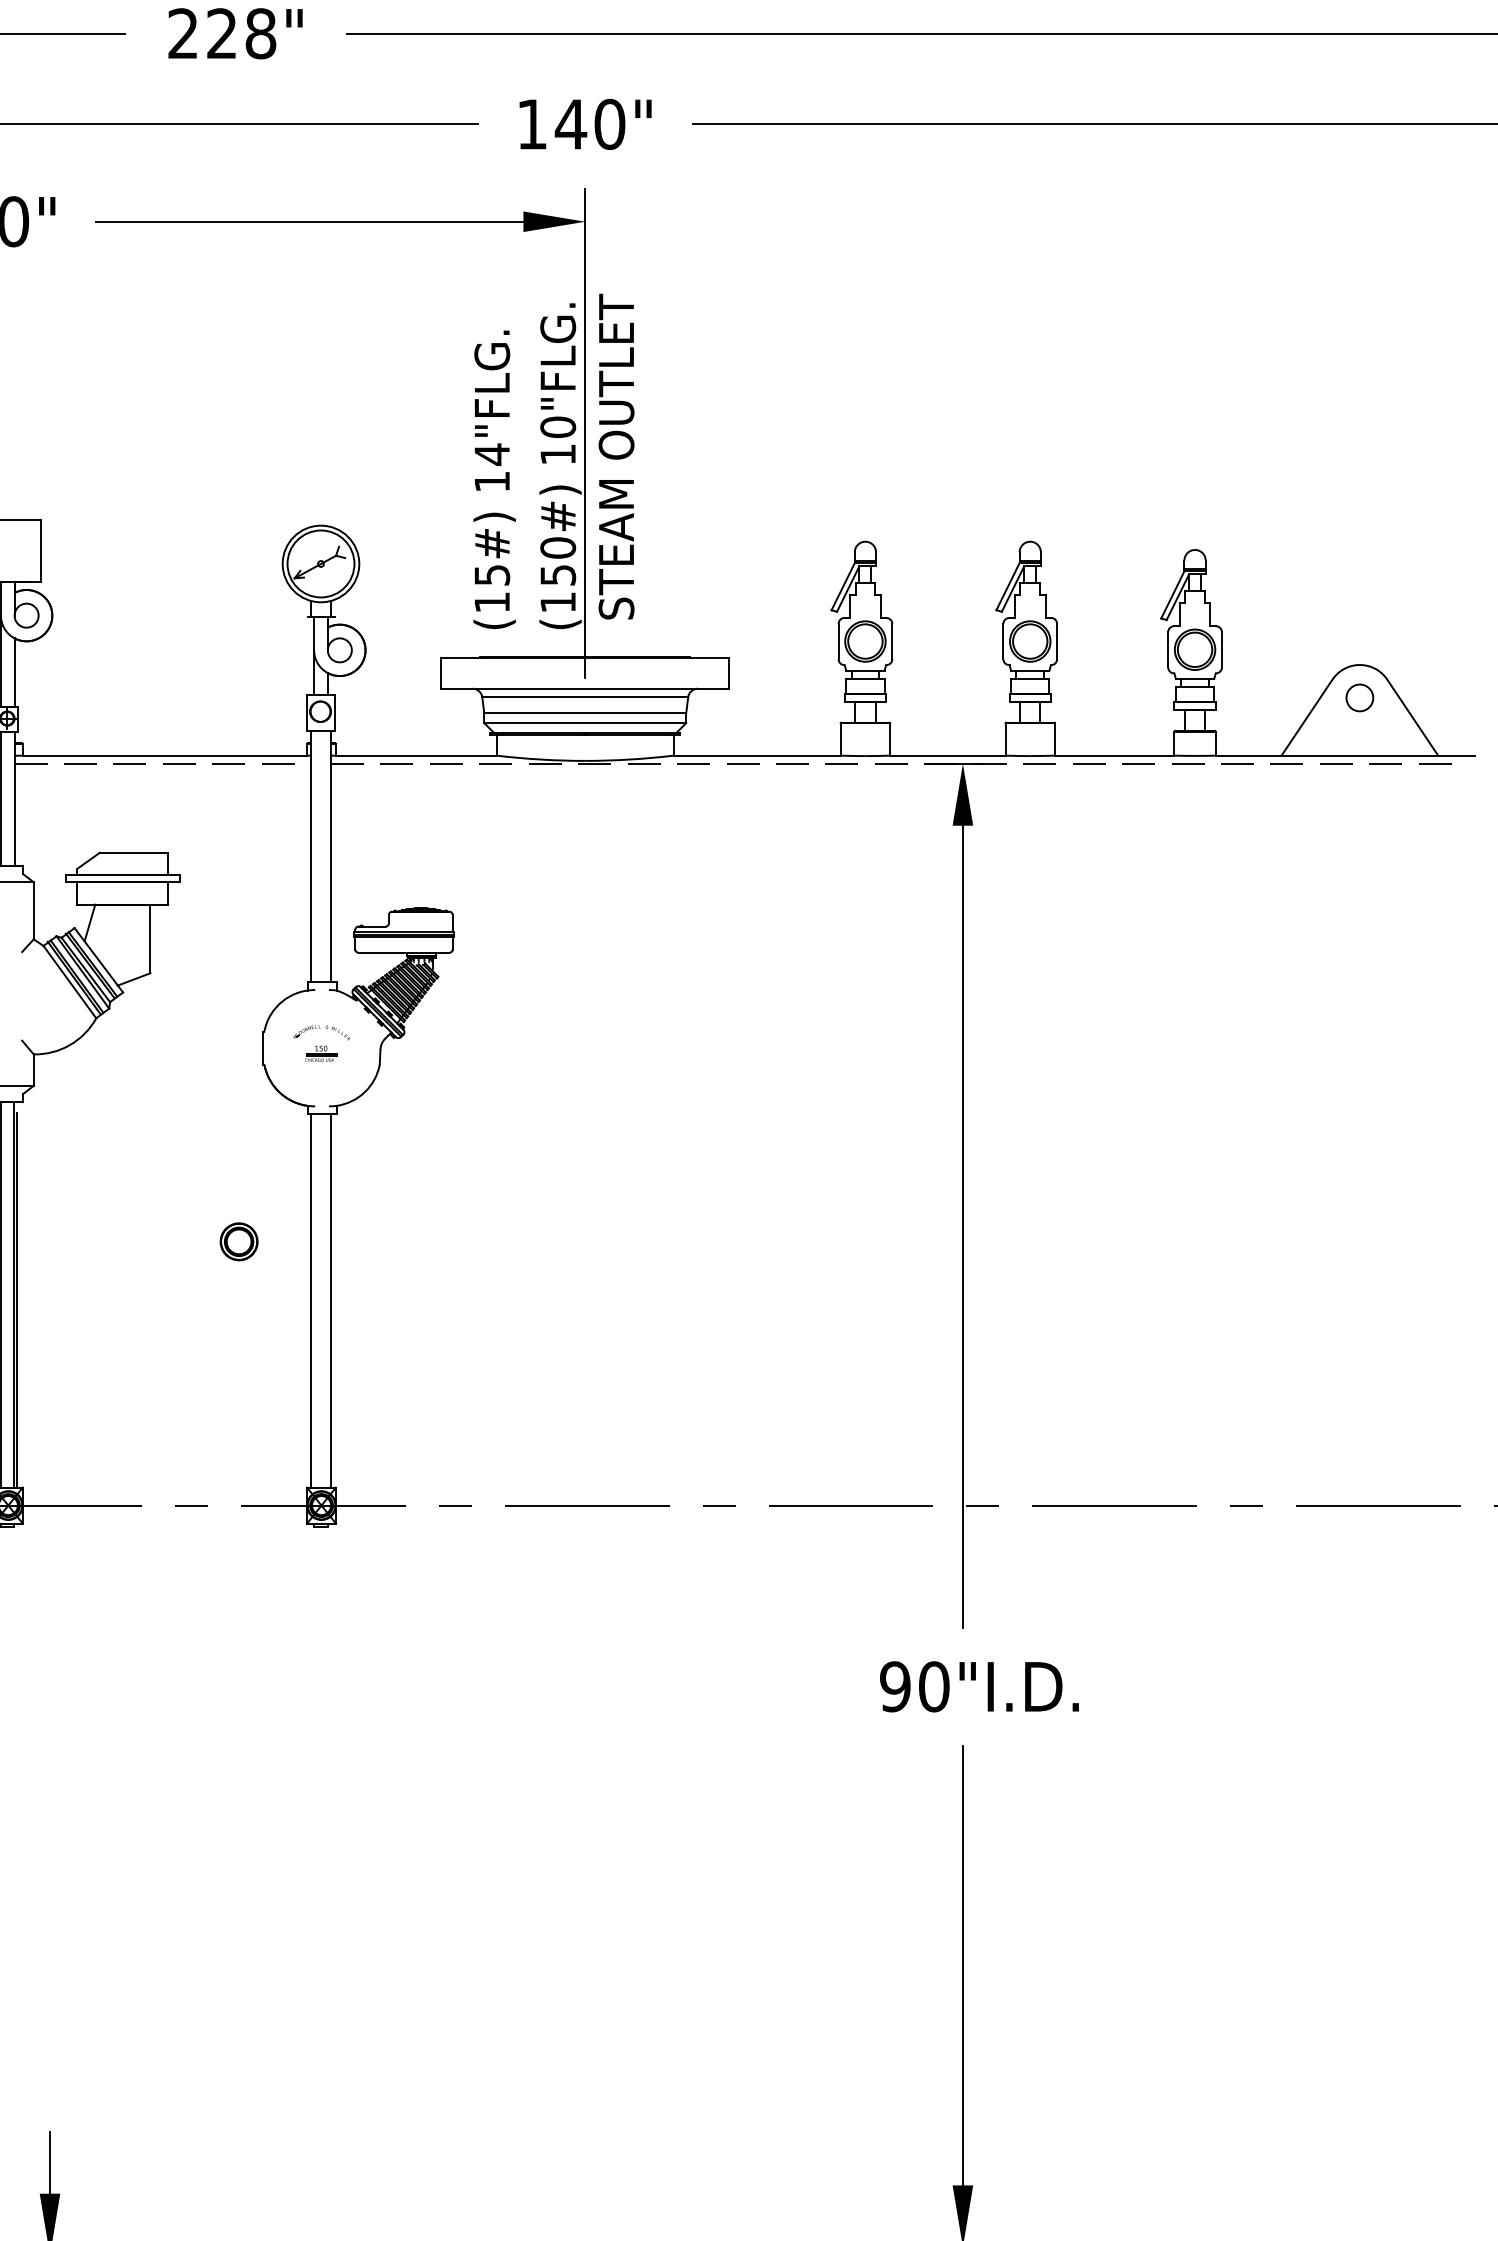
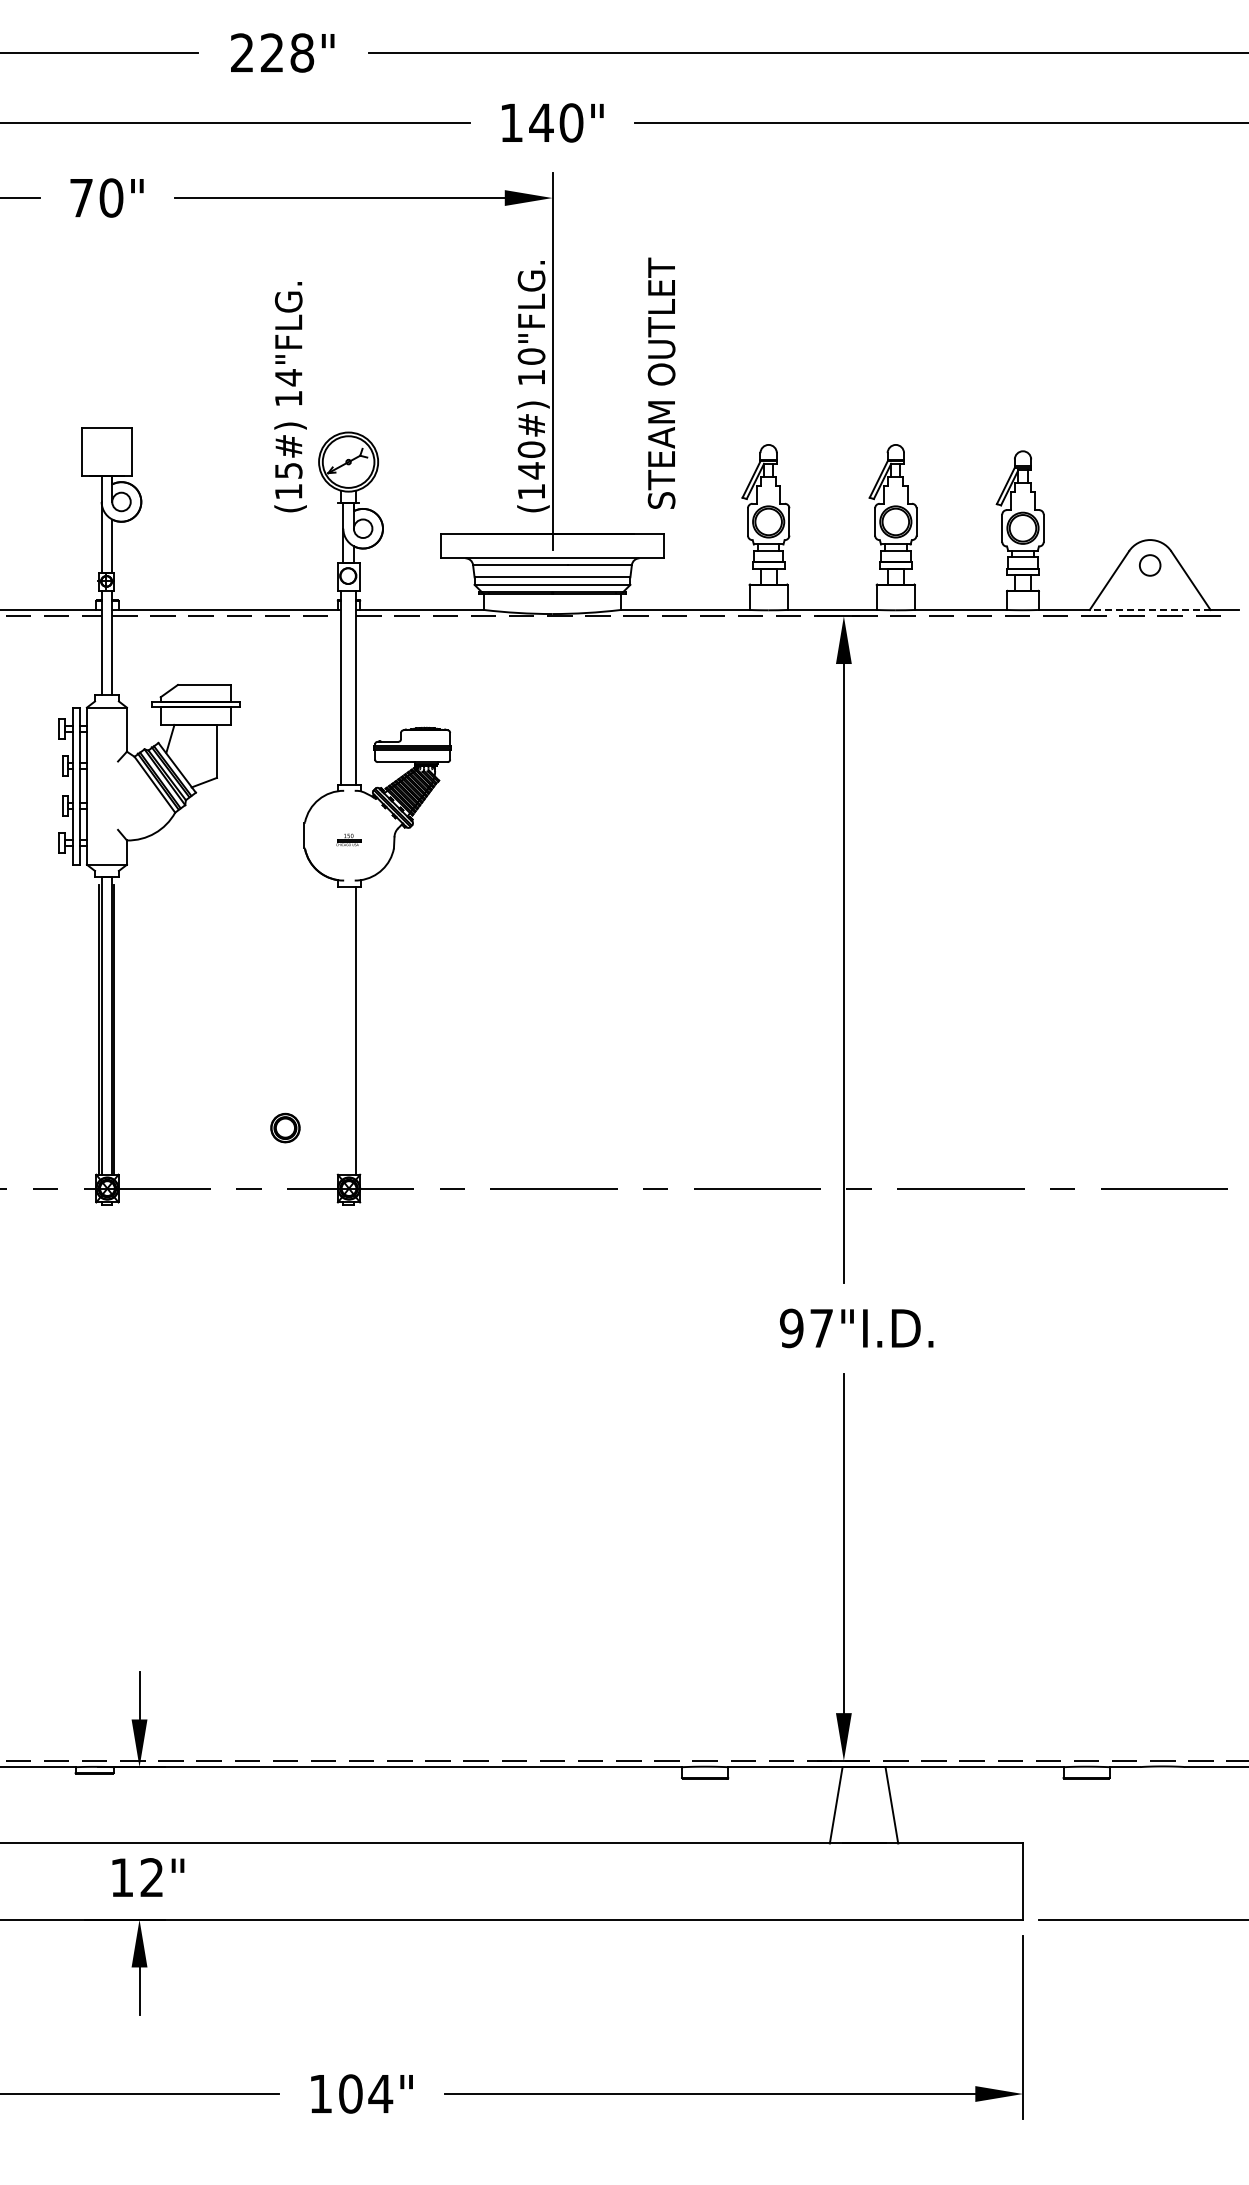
text: (616, 455) -> (661, 382), moved
text: (494, 480) -> (290, 397), moved
text: (558, 574) -> (531, 470), (150#) -> (140#)
line: (1359, 755) -> (1149, 609), solid -> dashed
part: (320, 1032) -> (348, 823), removed
part: (239, 1241) -> (285, 1127), moved
line: (311, 1300) -> (341, 1030), removed
text: (933, 1686) -> (821, 1328), 90"I.D. -> 97"I.D.

